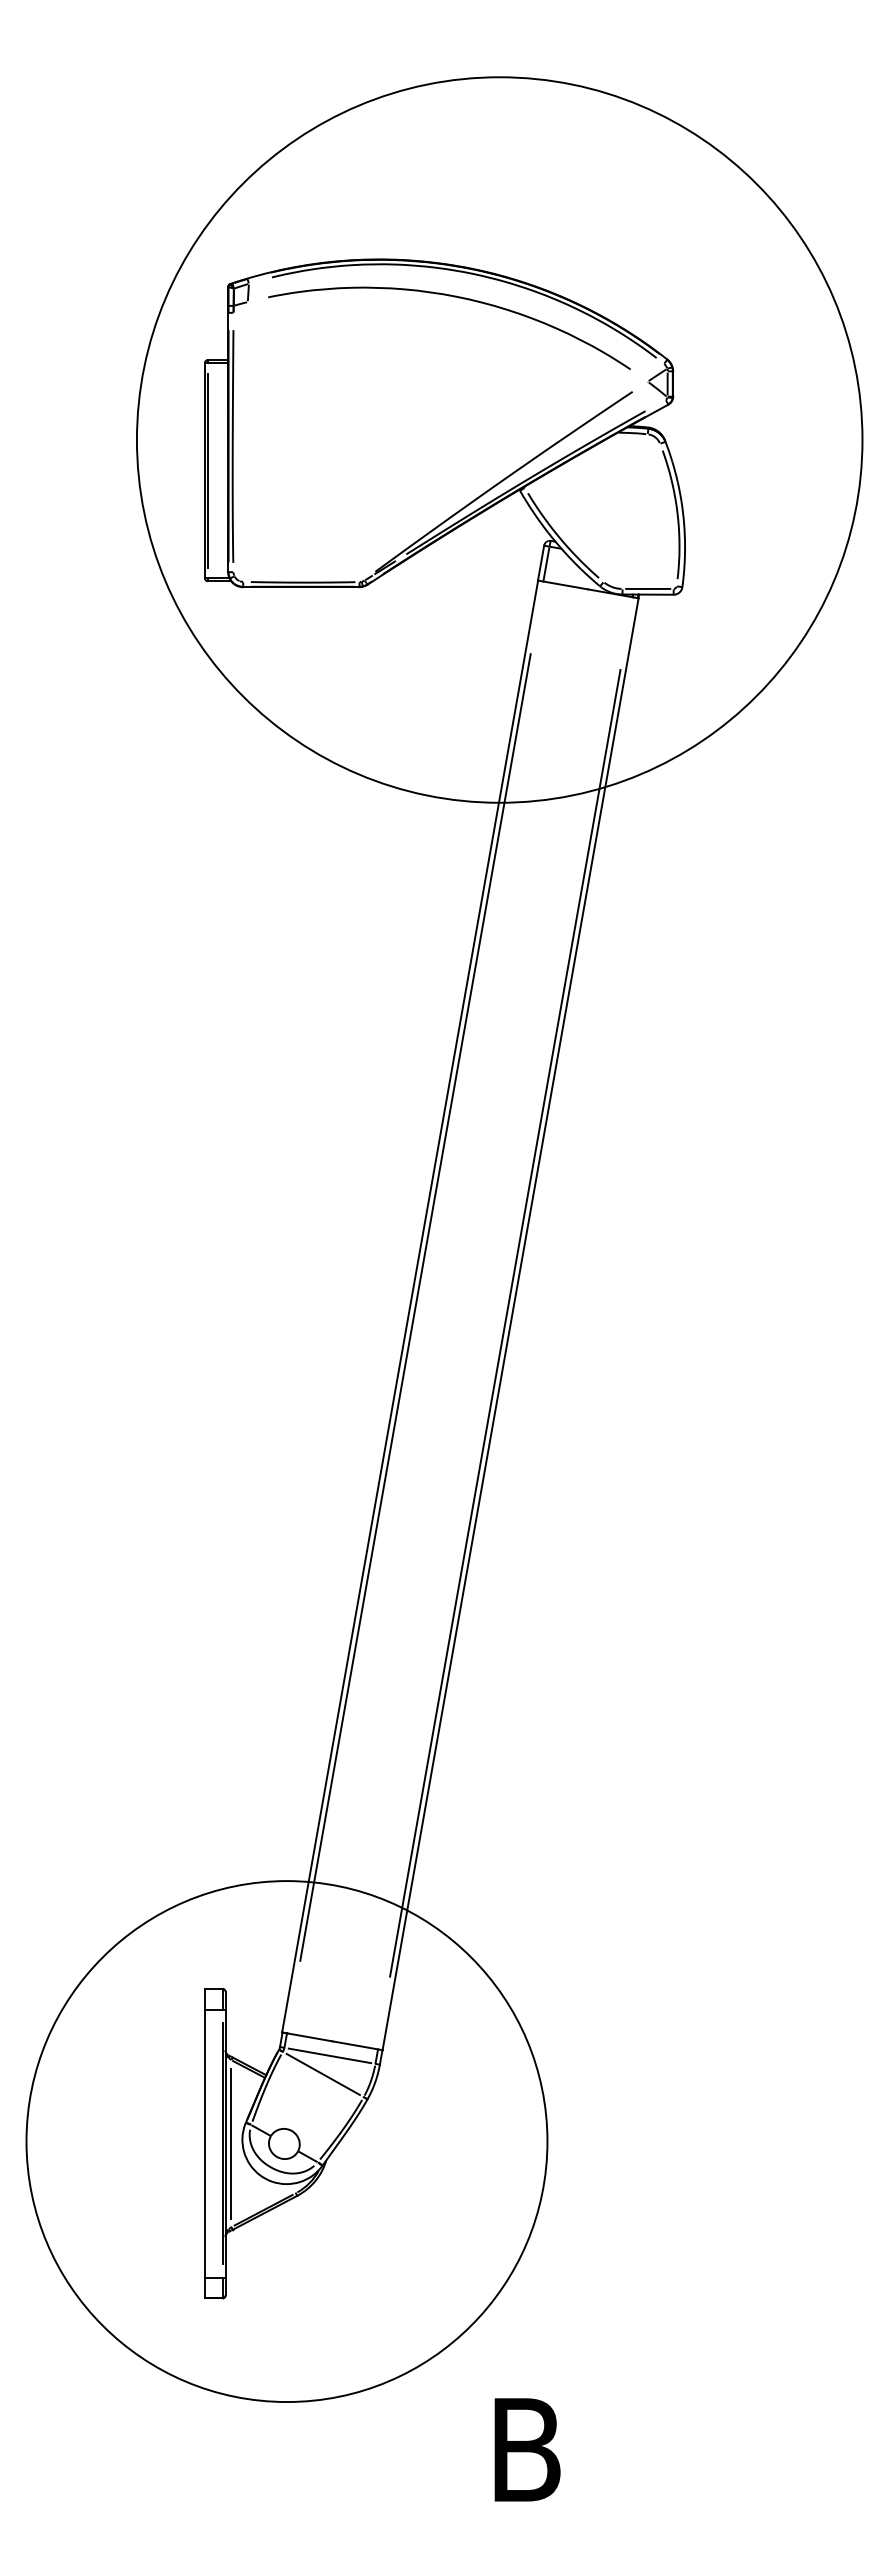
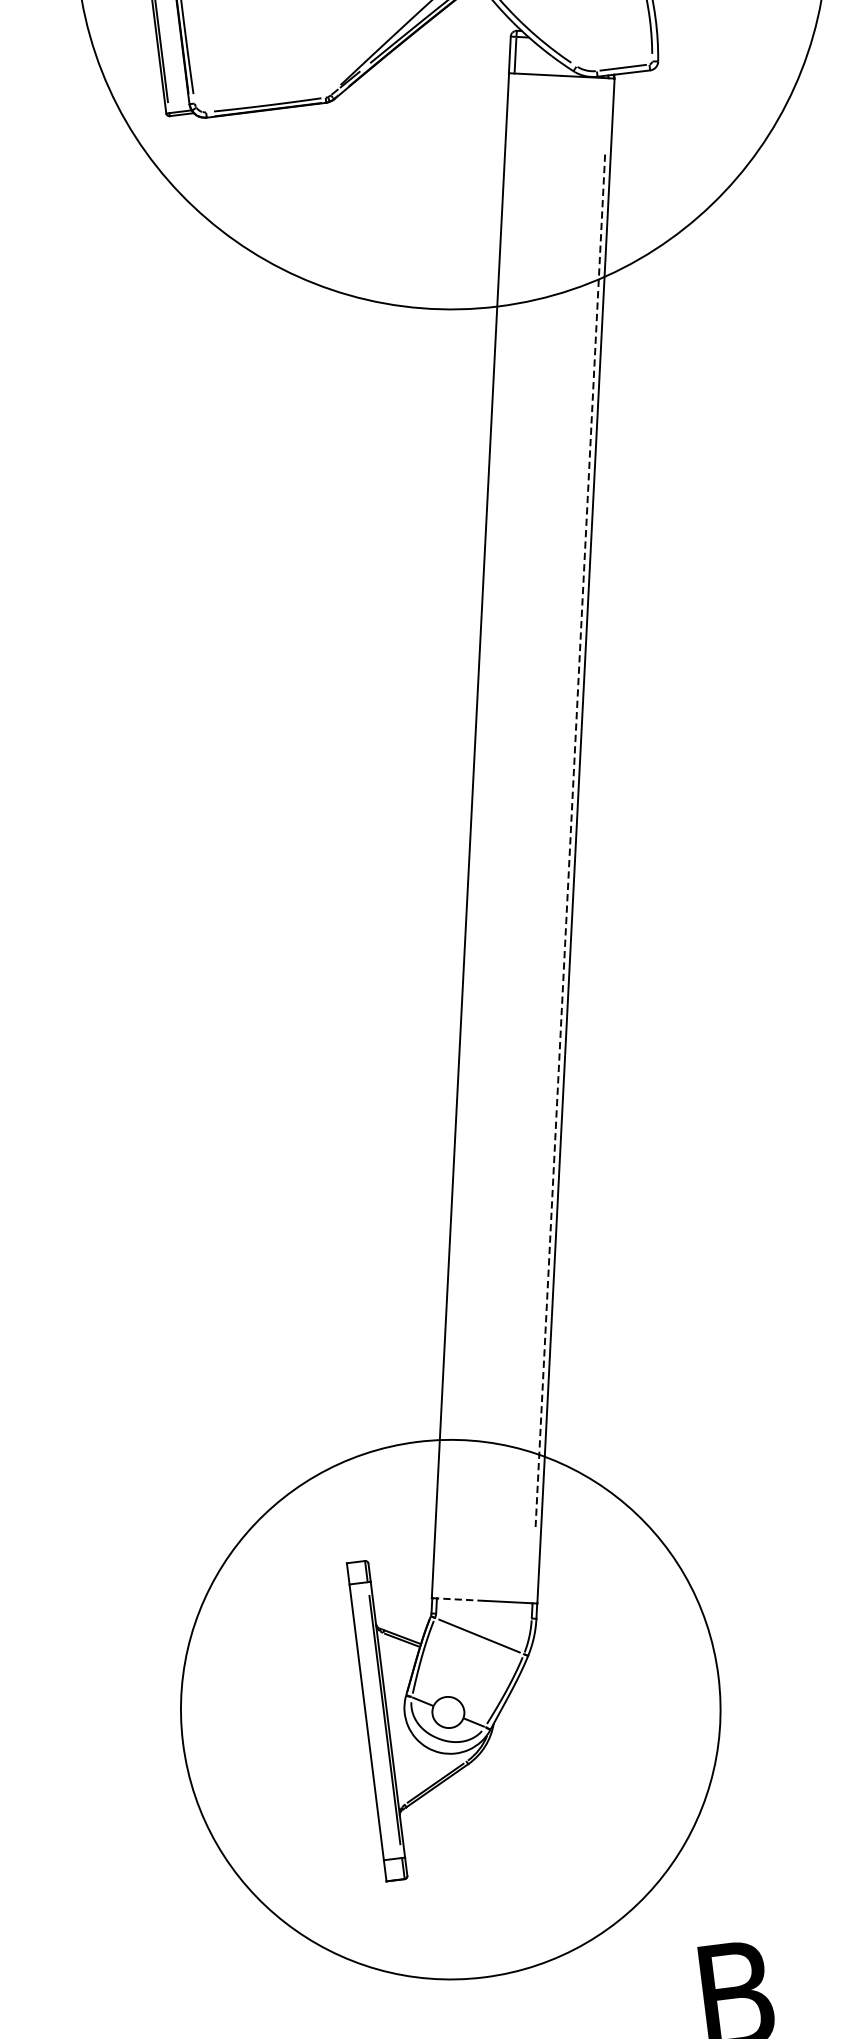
line: (415, 1307) -> (476, 836), removed
line: (505, 1323) -> (570, 840), solid -> dashed
line: (309, 2037) -> (460, 1599), solid -> dashed
line: (329, 2055) -> (483, 1615), removed
line: (231, 2143) -> (393, 1718), removed

